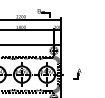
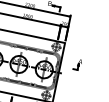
part: (77, 73) -> (77, 63), moved

